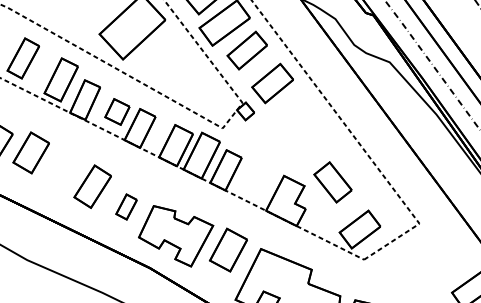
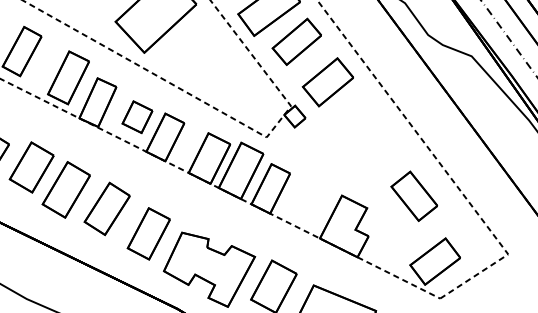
part: (59, 170) -> (66, 189), added
part: (332, 182) -> (413, 196), moved
part: (126, 206) -> (148, 233), size x1.67

